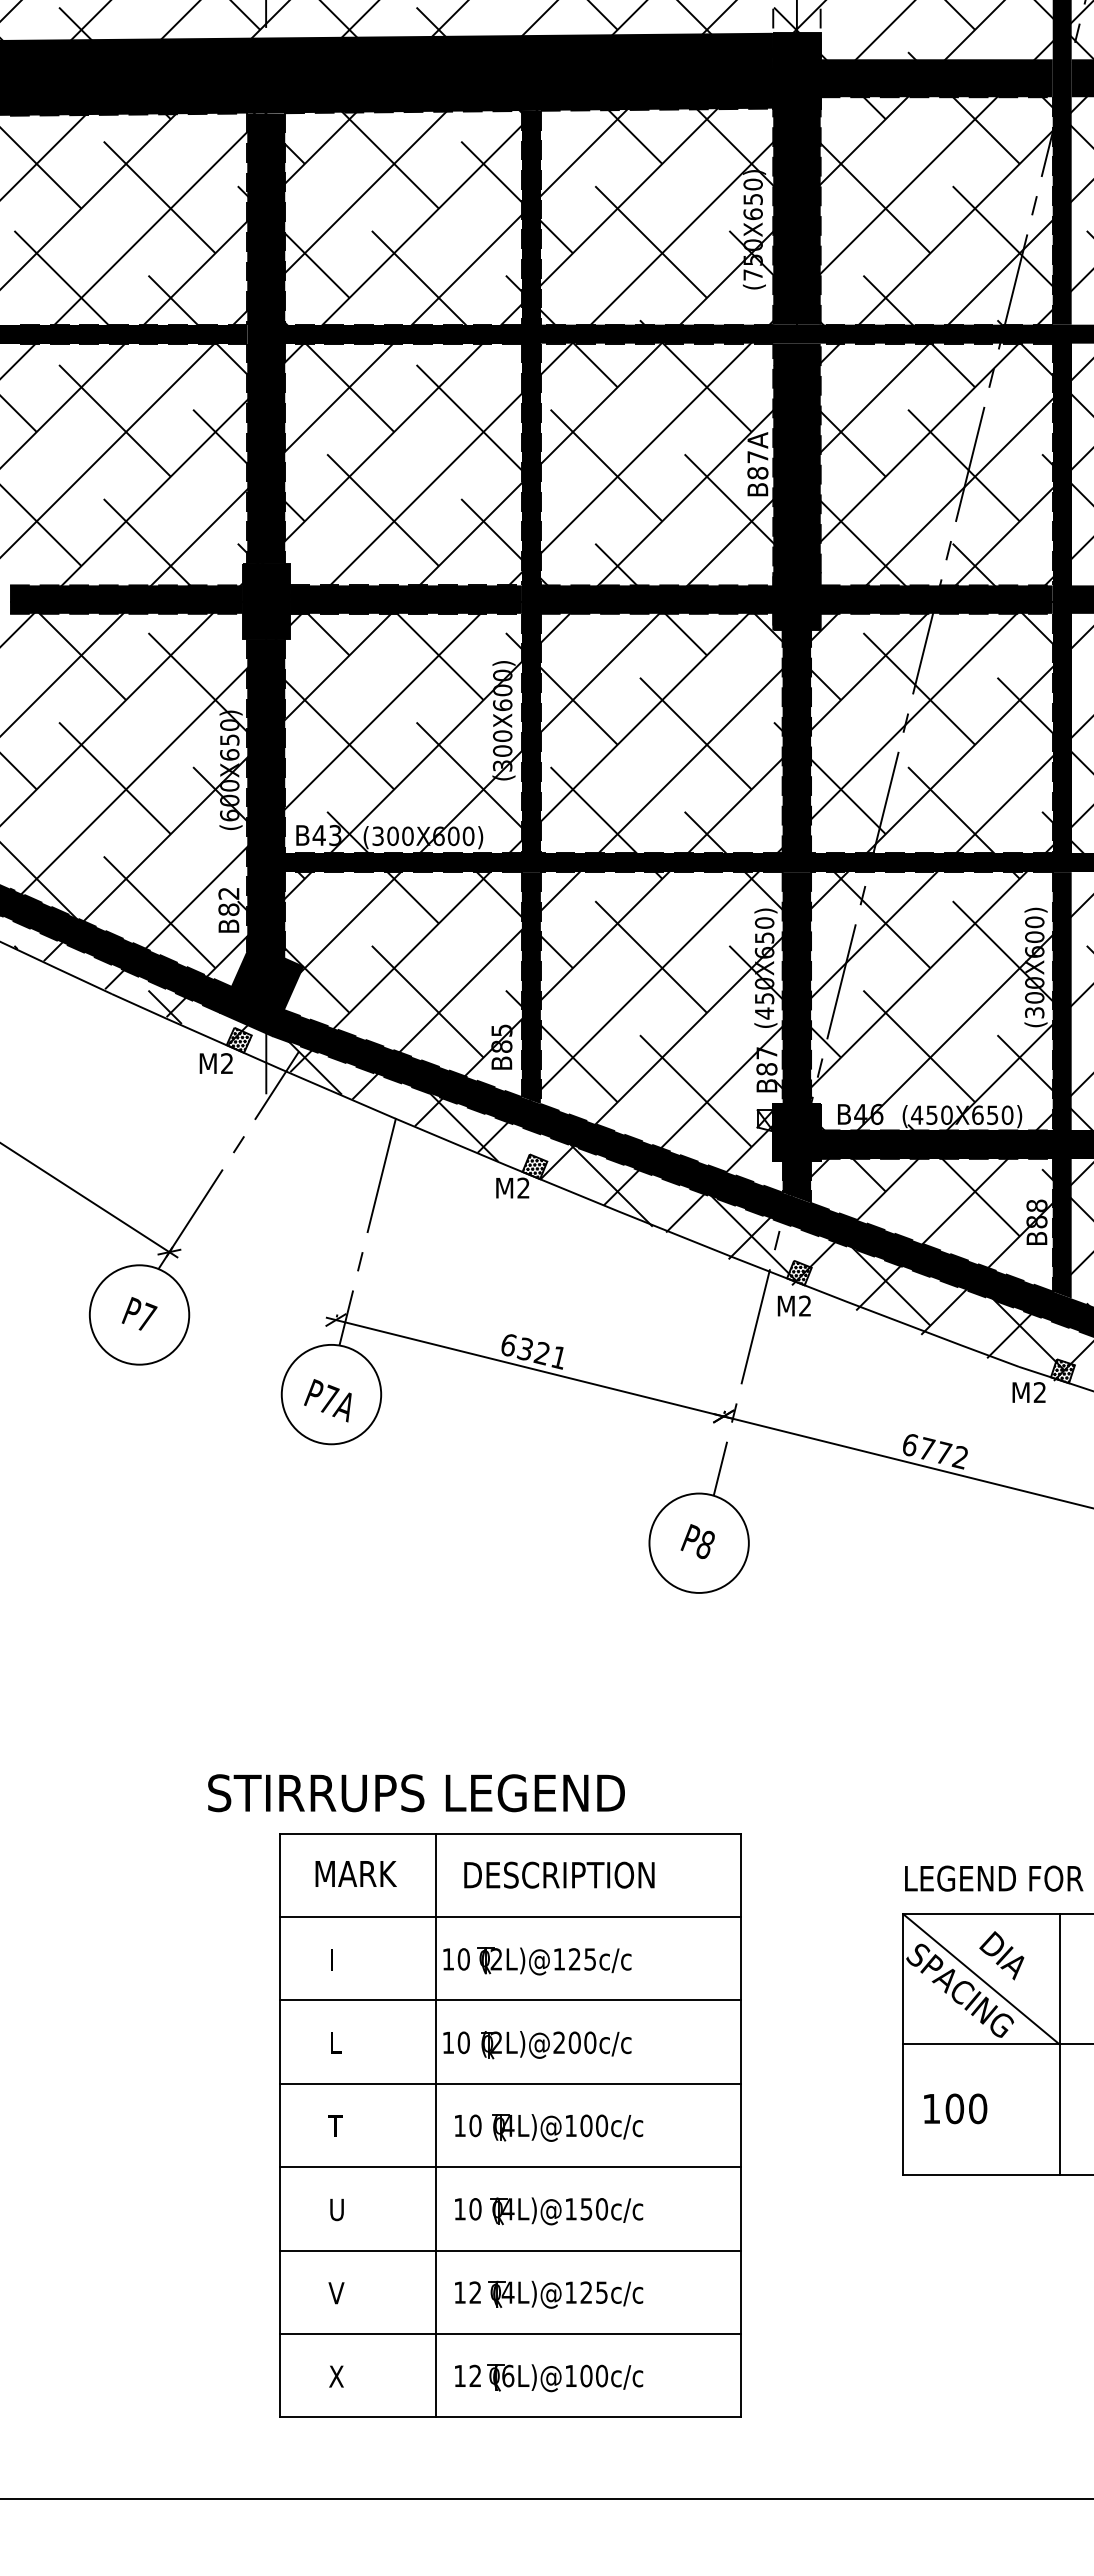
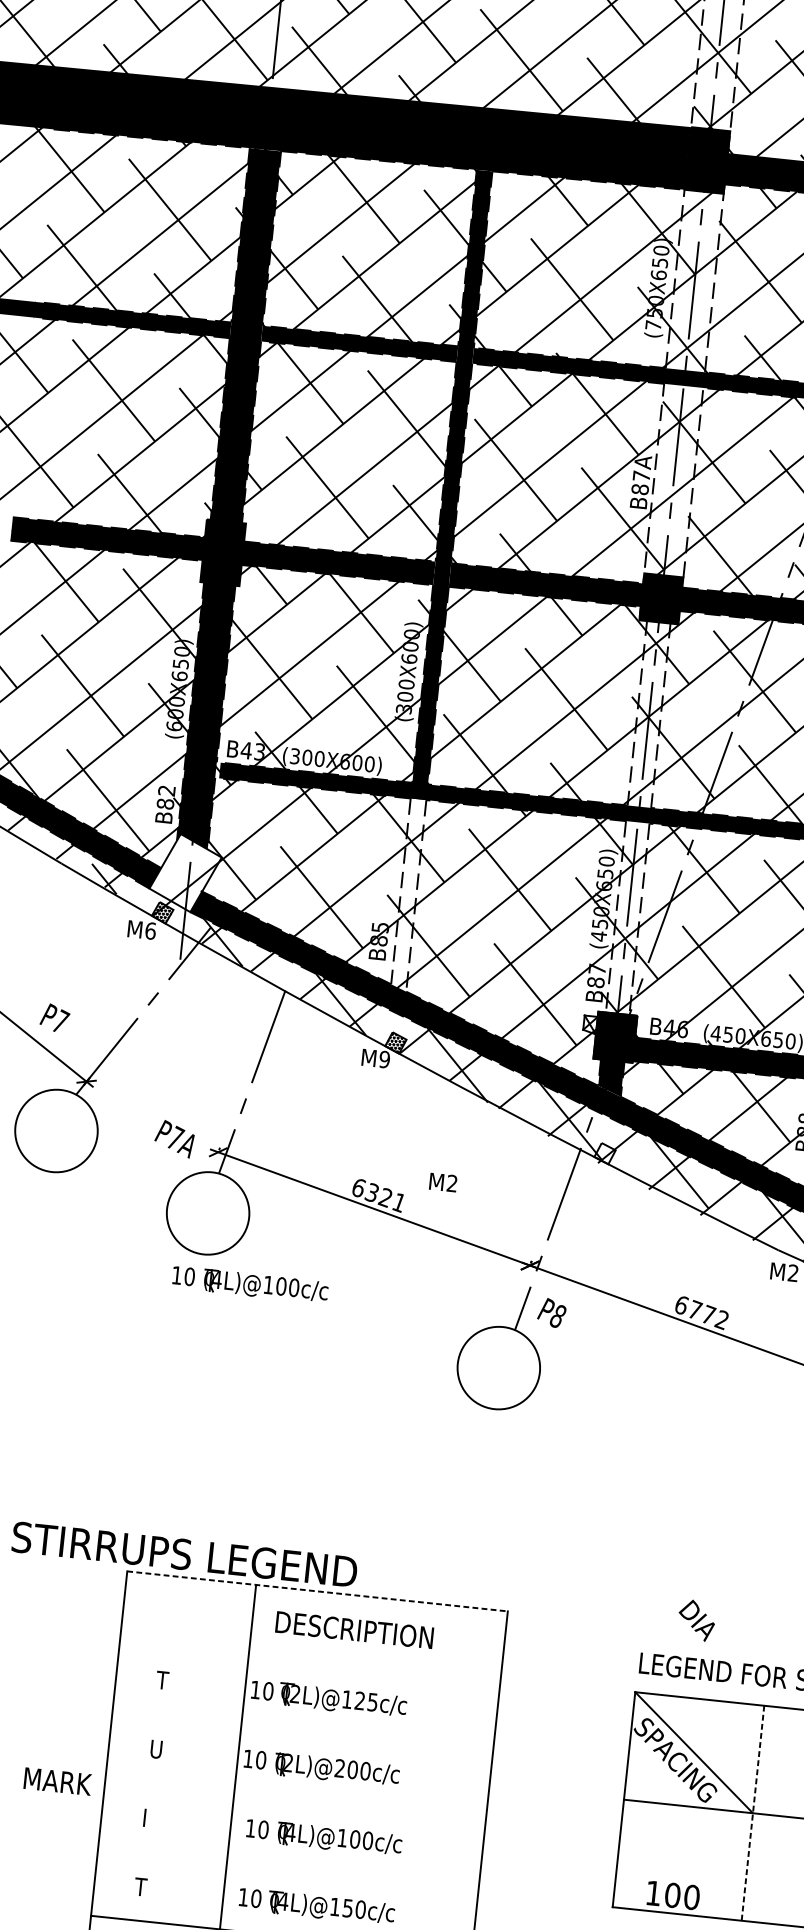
fill: (796, 216) -> (694, 280), removed
fill: (796, 458) -> (673, 480), removed
fill: (796, 741) -> (648, 714), removed
fill: (288, 862) -> (218, 770), removed
fill: (796, 987) -> (627, 917), removed
fill: (530, 988) -> (407, 895), removed
fill: (261, 989) -> (185, 872), removed
text: (227, 1063) -> (150, 930), M2 -> M6
text: (523, 1187) -> (384, 1059), M2 -> M9
hatch: (799, 1273) -> (605, 1154), removed
text: (793, 1305) -> (442, 1182), moved
text: (139, 1313) -> (55, 1017), moved
text: (327, 1400) -> (174, 1138), moved
part: (391, 1474) -> (250, 1284), added
text: (697, 1541) -> (551, 1312), moved
text: (416, 1793) -> (184, 1554), moved
line: (510, 1833) -> (317, 1591), solid -> dashed
text: (355, 1873) -> (57, 1781), moved
line: (509, 1916) -> (309, 1659), removed
text: (1001, 1955) -> (696, 1620), moved
text: (335, 1959) -> (162, 1680), I -> T
line: (509, 2000) -> (302, 1729), removed
text: (336, 2043) -> (155, 1749), L -> U
line: (1059, 2044) -> (752, 1813), solid -> dashed
line: (509, 2083) -> (295, 1797), removed
text: (955, 2108) -> (673, 1895), moved
text: (335, 2125) -> (147, 1817), T -> I
line: (509, 2167) -> (288, 1867), removed
text: (335, 2209) -> (140, 1886), U -> T

